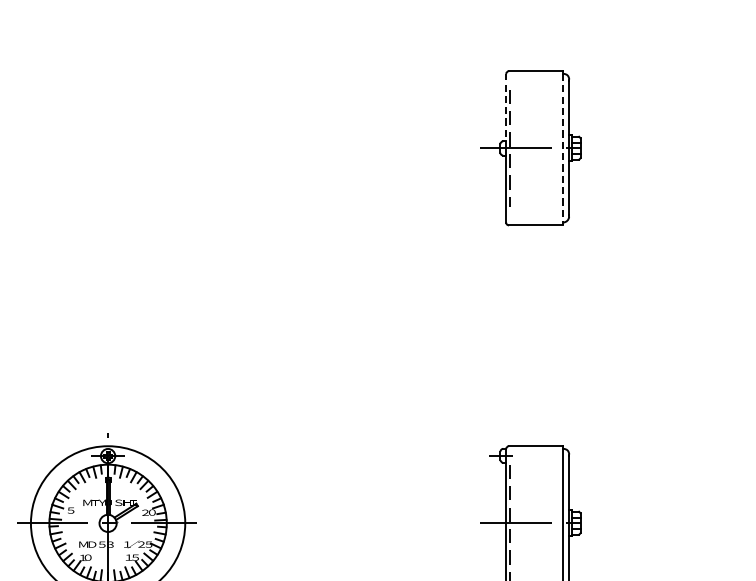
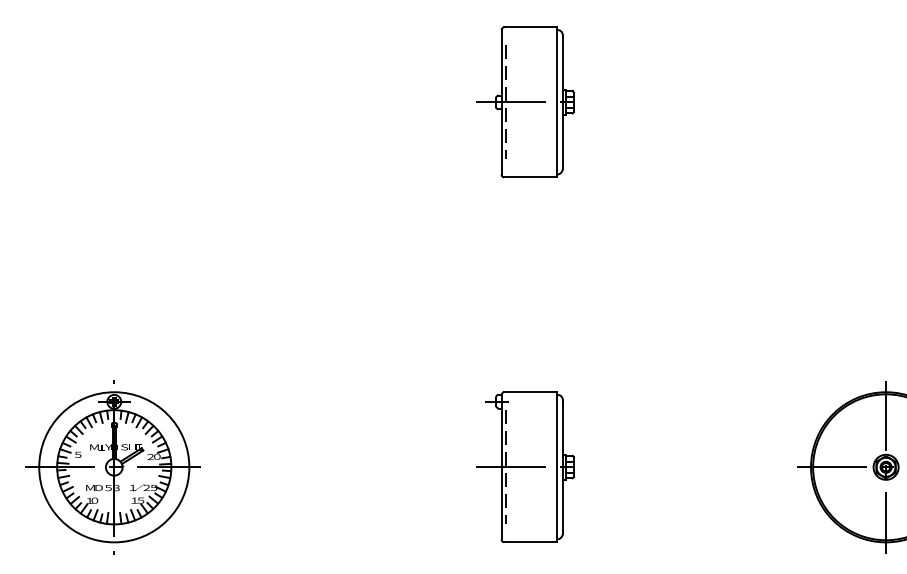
line: (506, 110) -> (501, 65), dashed -> solid
line: (563, 149) -> (557, 103), dashed -> solid

